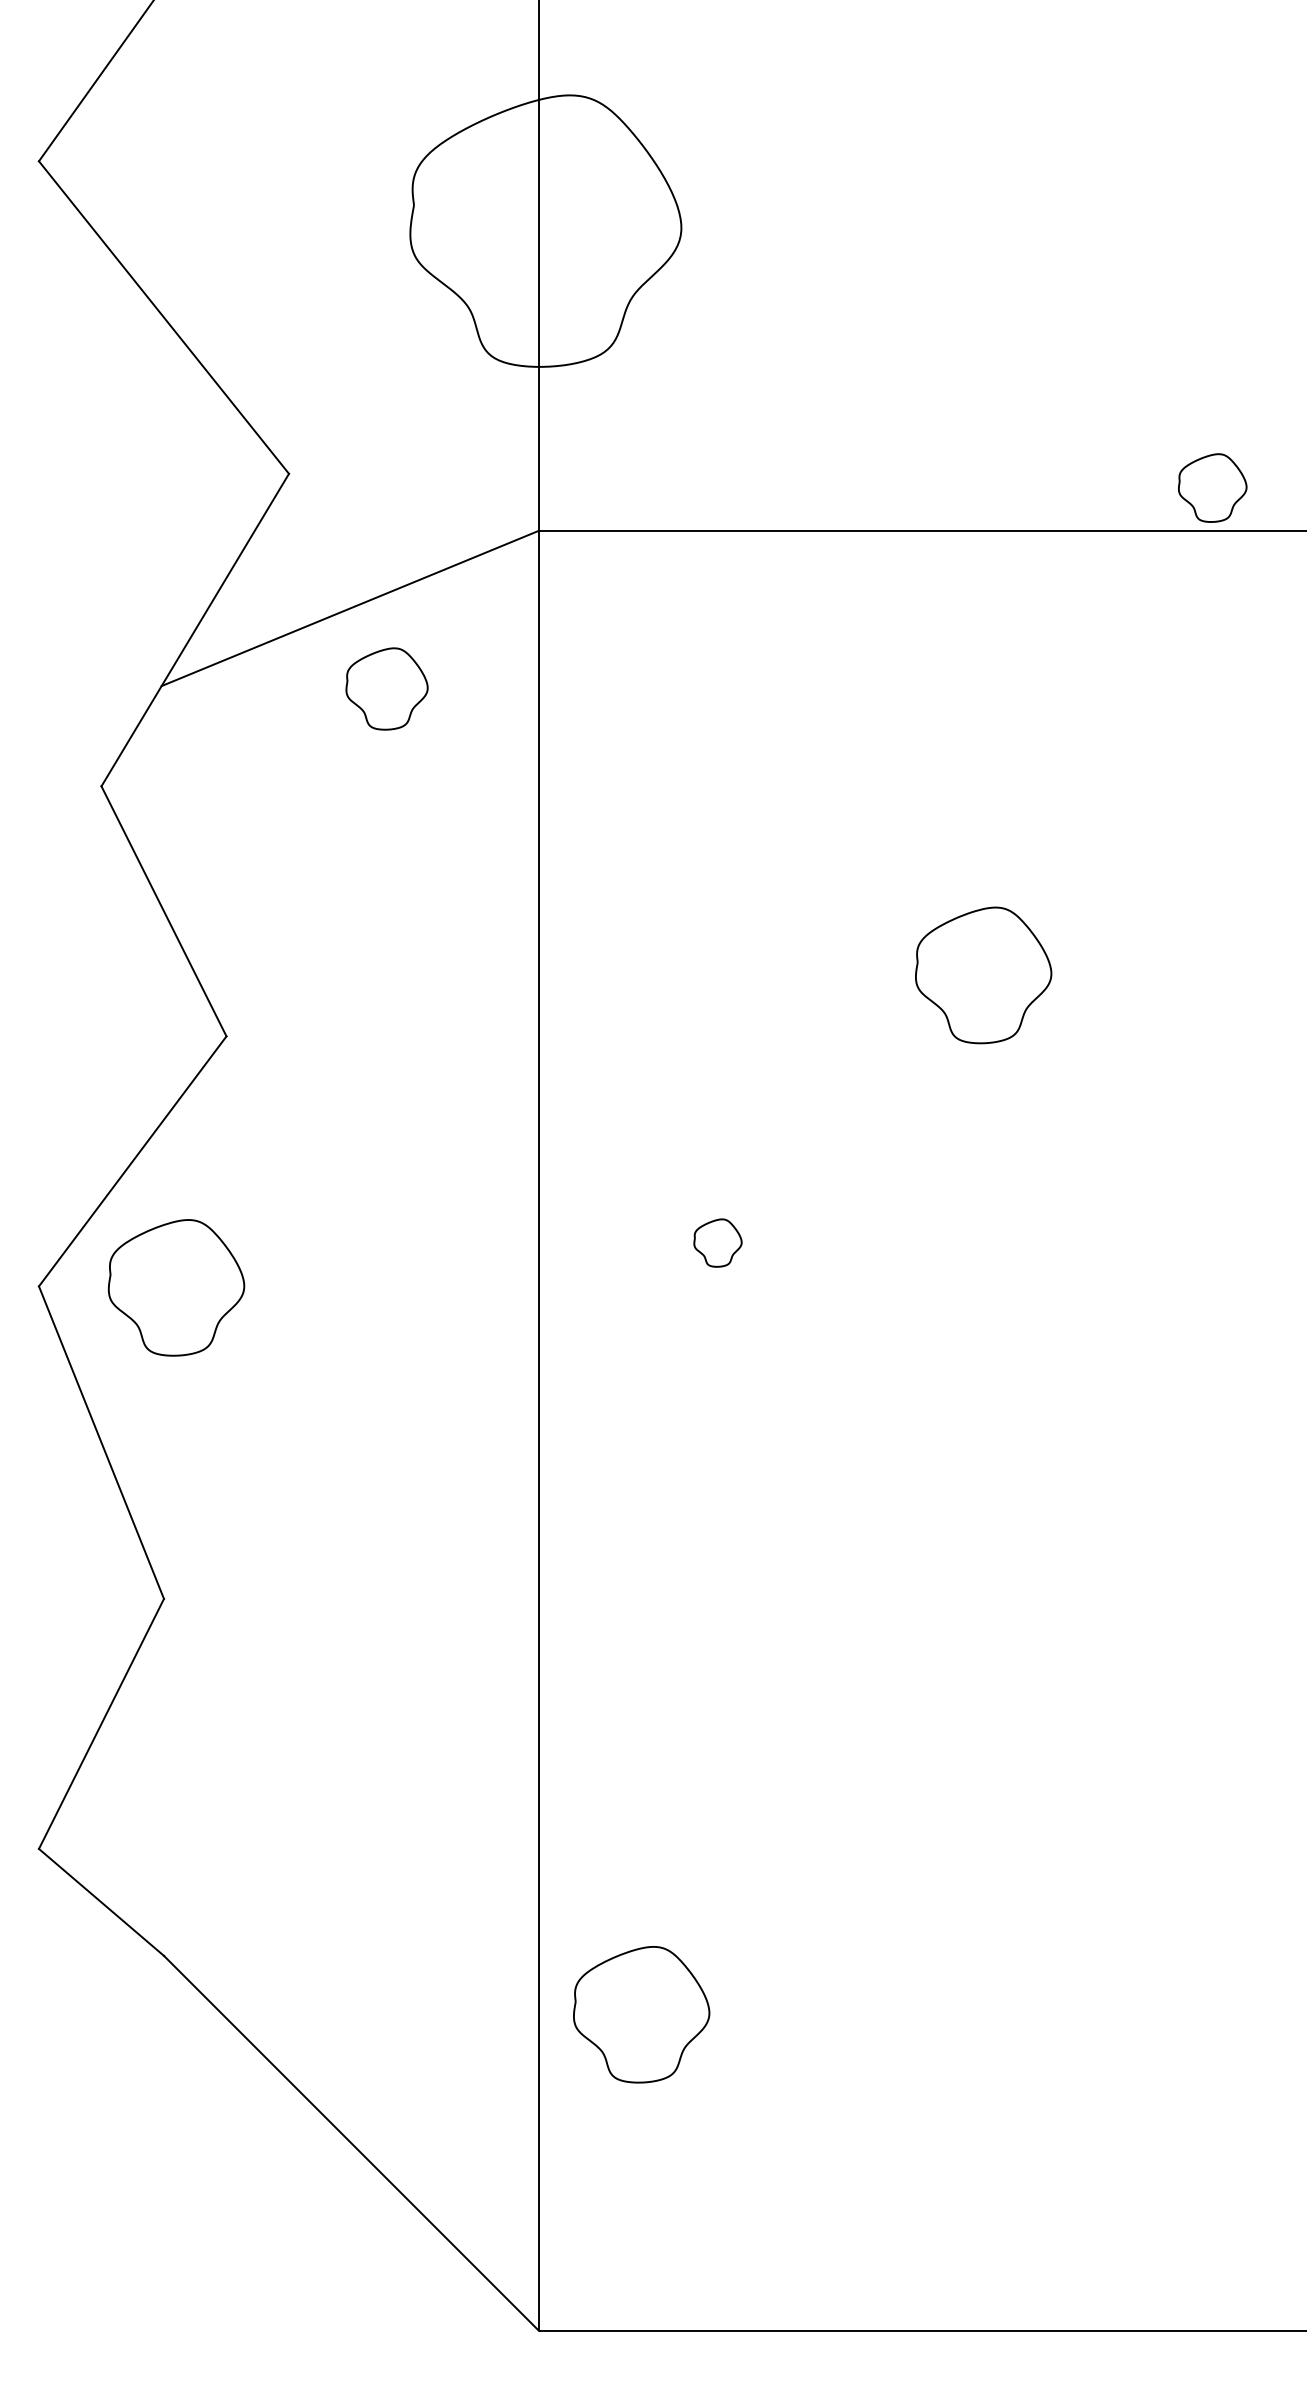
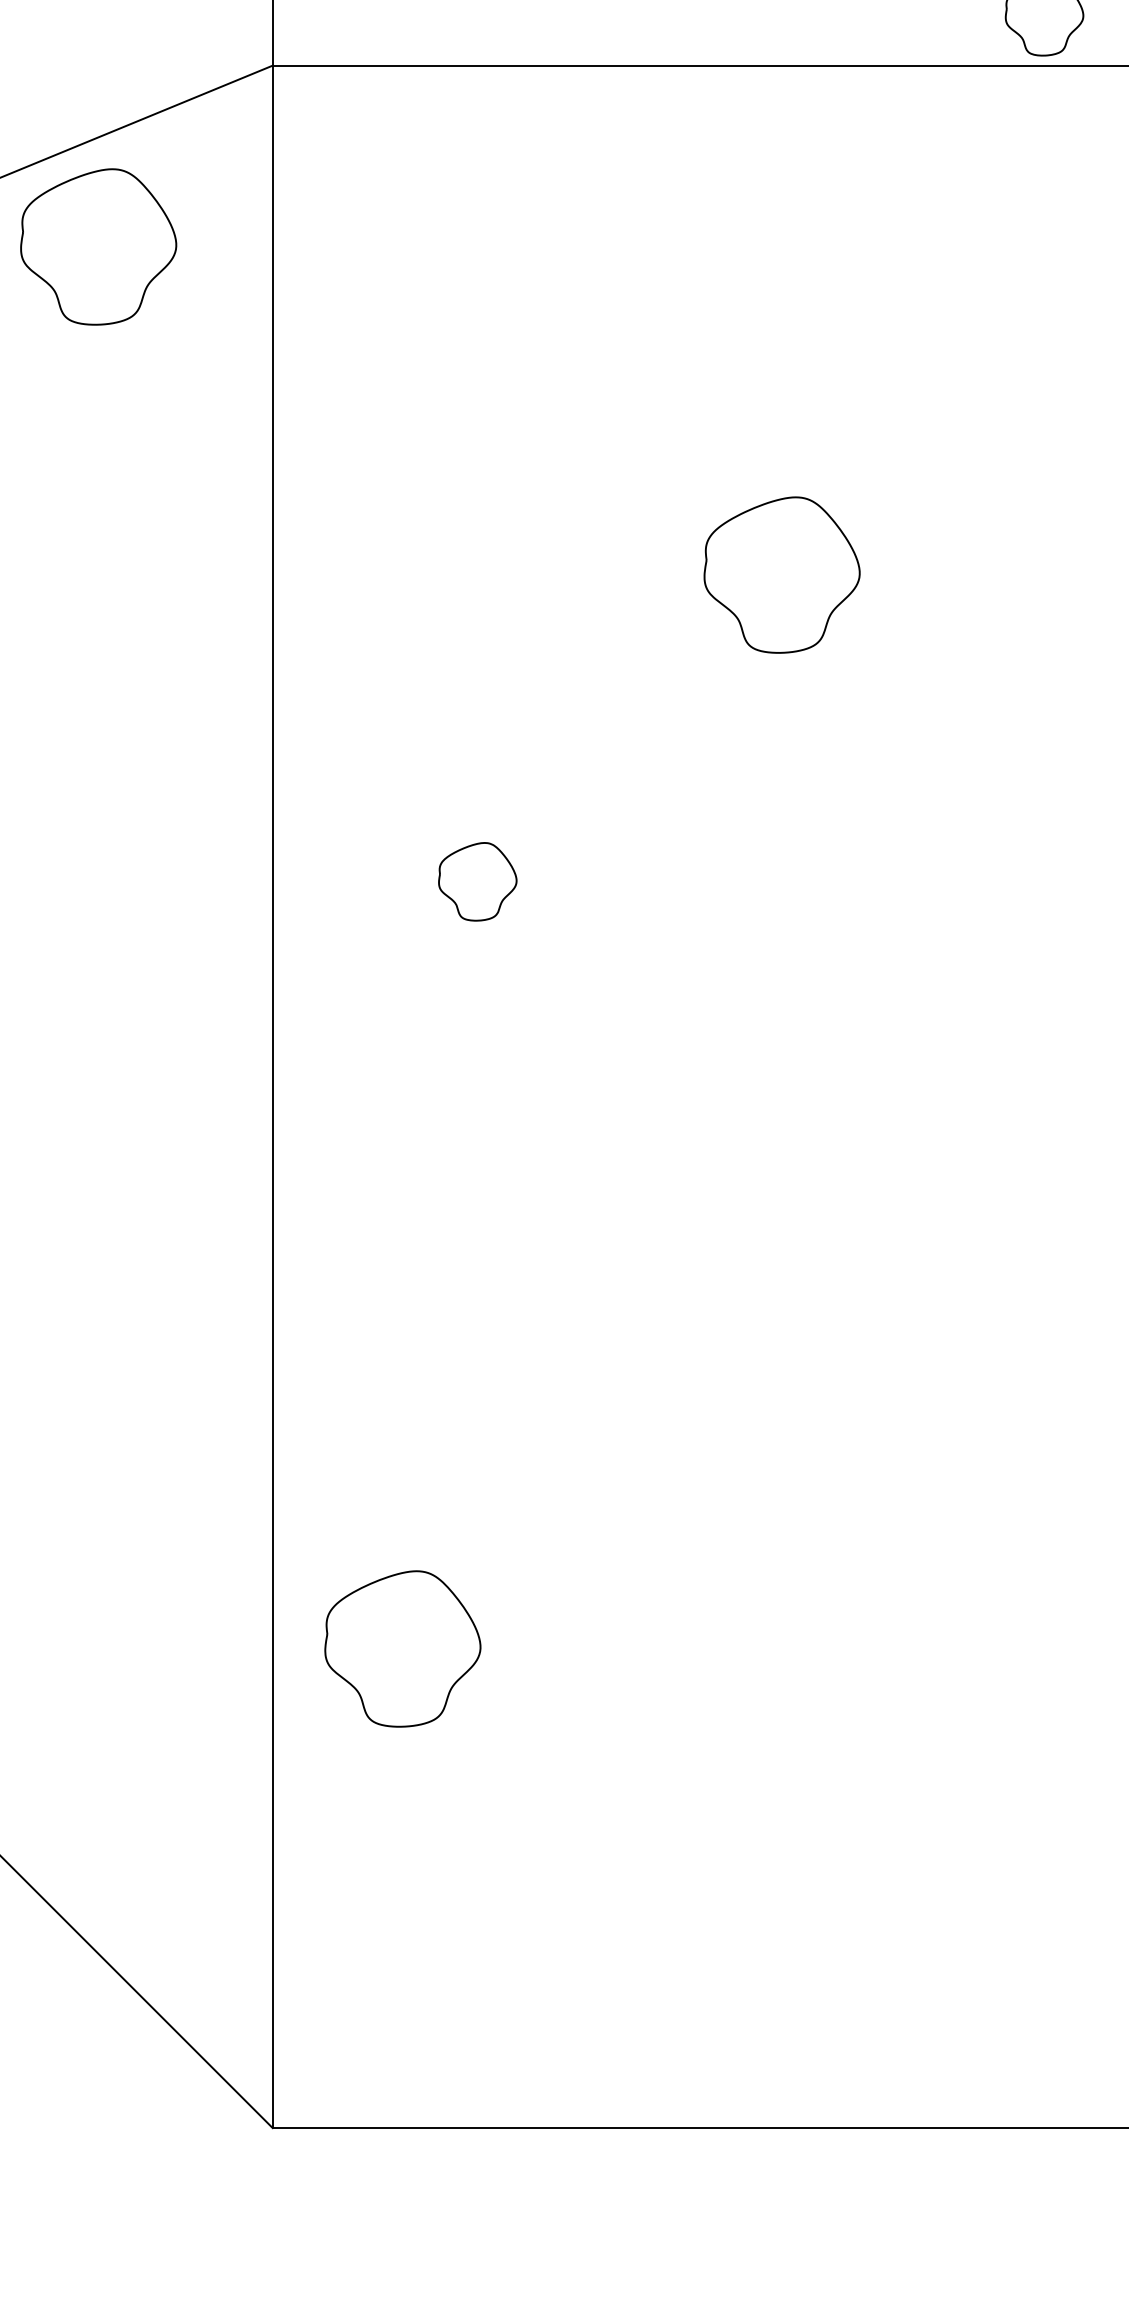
part: (386, 688) -> (97, 246), size x1.67
part: (717, 1242) -> (477, 881), size x1.43
part: (641, 2014) -> (402, 1648), moved

